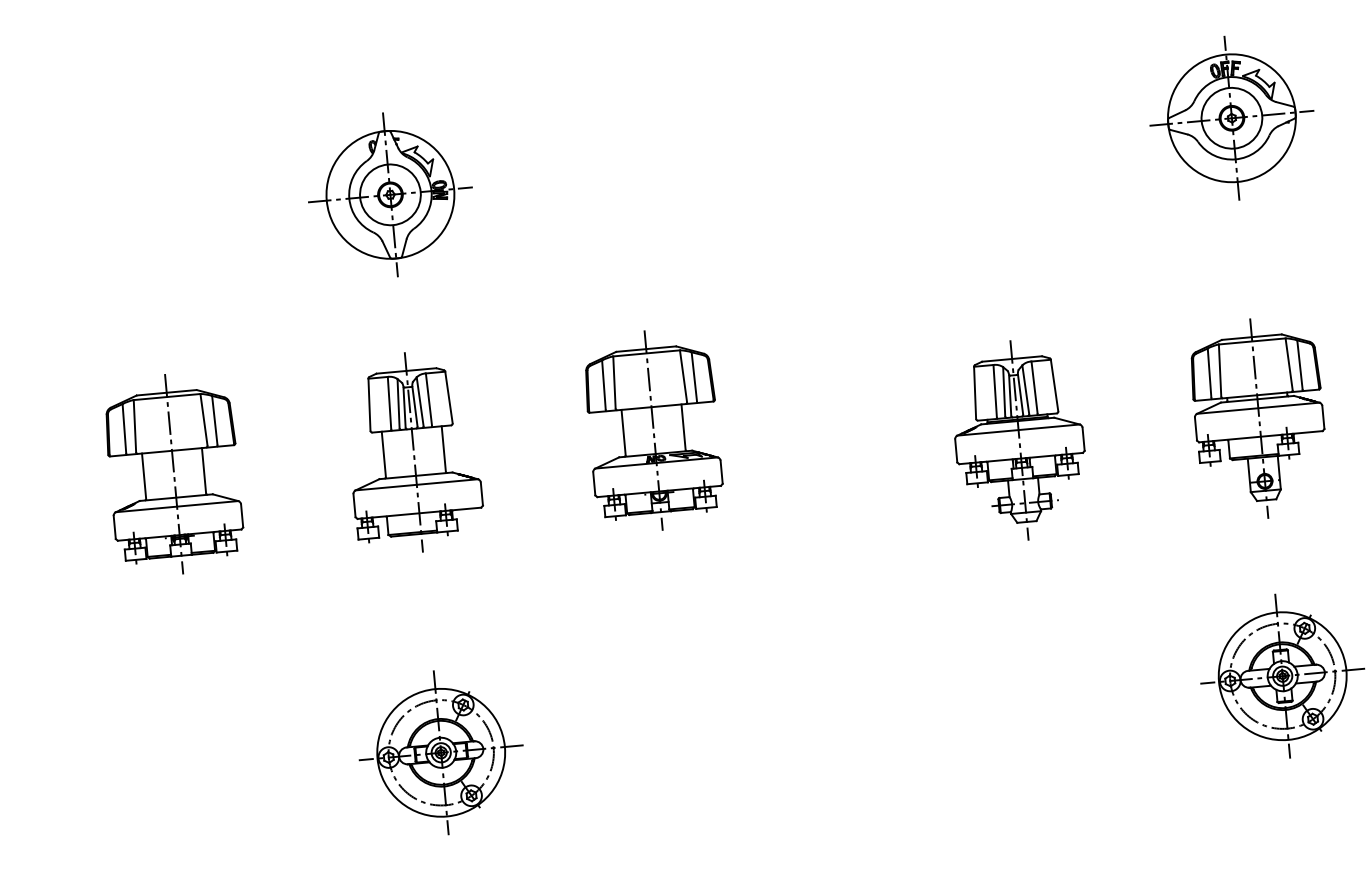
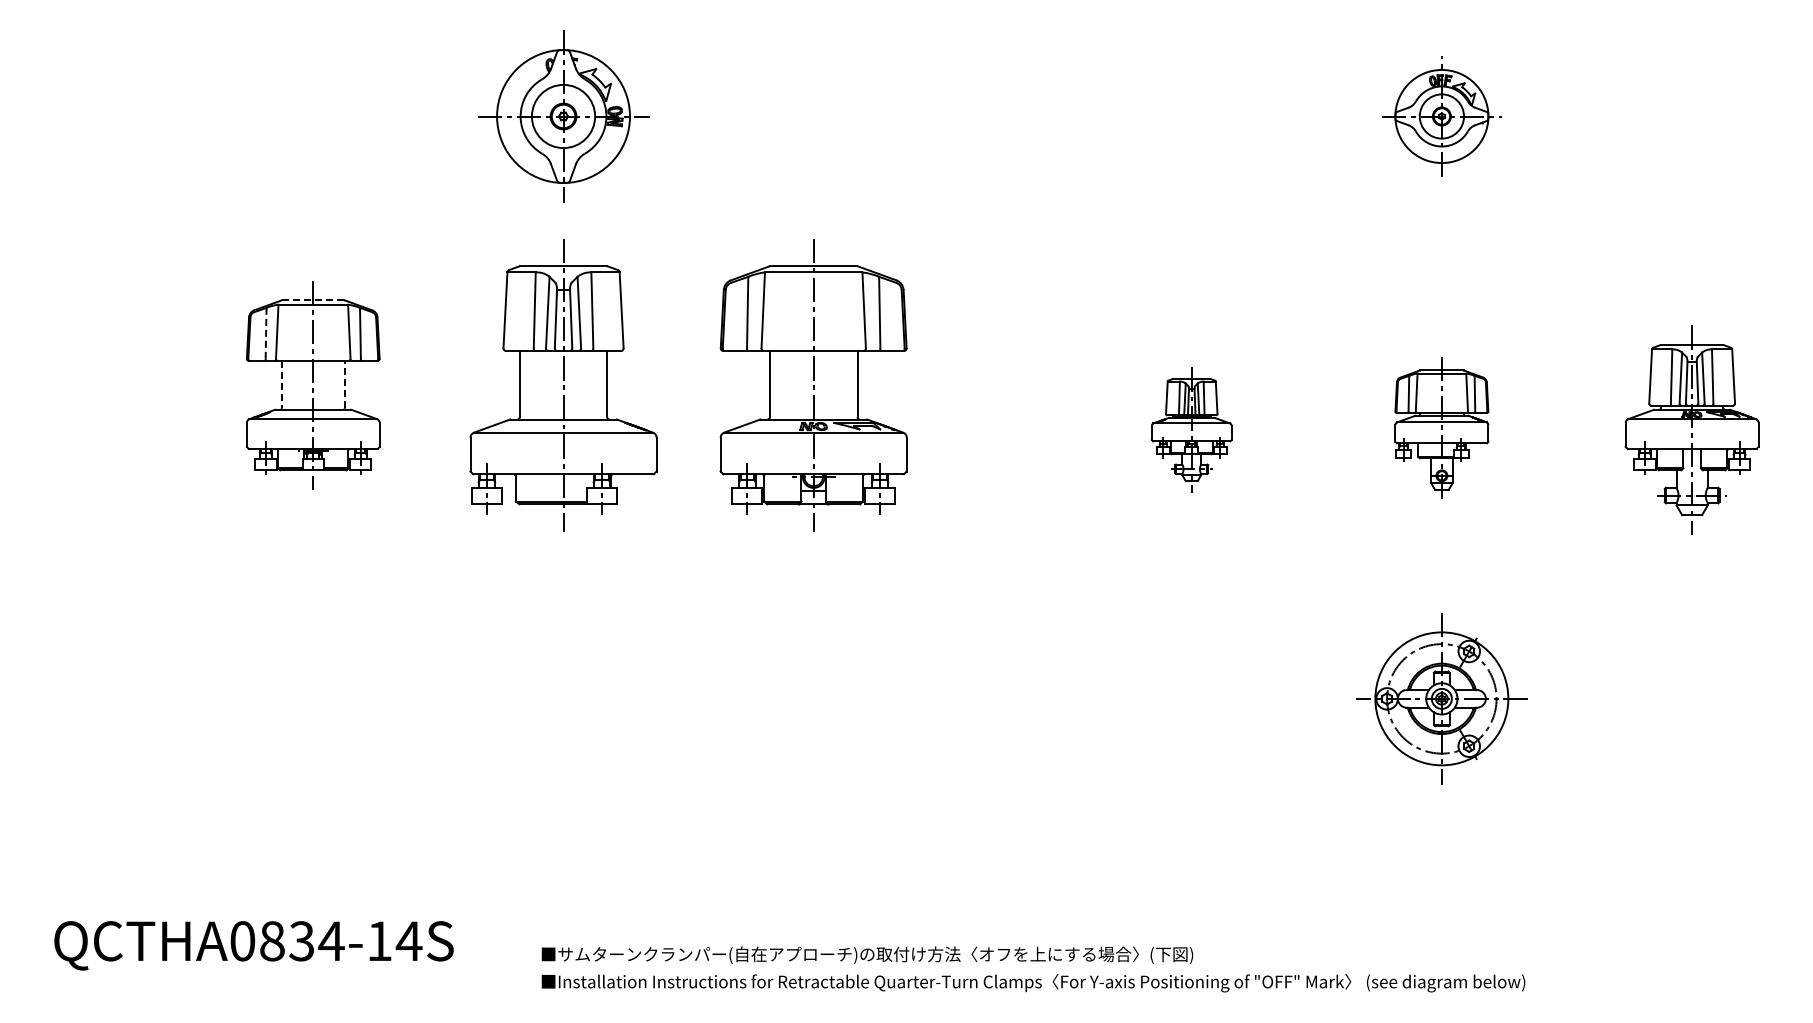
part: (1231, 118) -> (1441, 116), size x0.7
line: (166, 392) -> (313, 300), solid -> dashed
part: (1258, 418) -> (1441, 429), size x0.7
line: (124, 427) -> (266, 332), solid -> dashed
part: (653, 430) -> (813, 385), size x1.4
part: (1019, 439) -> (1191, 429), size x0.6
part: (413, 452) -> (563, 385), size x1.4
line: (203, 470) -> (344, 384), solid -> dashed
line: (144, 476) -> (282, 384), solid -> dashed
part: (441, 752) -> (563, 698), removed

